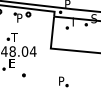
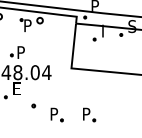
text: (14, 36) -> (20, 51), T -> P
part: (40, 81) -> (56, 114), added

